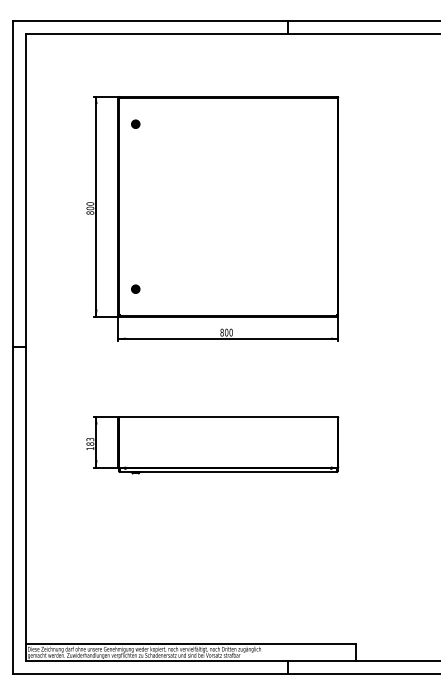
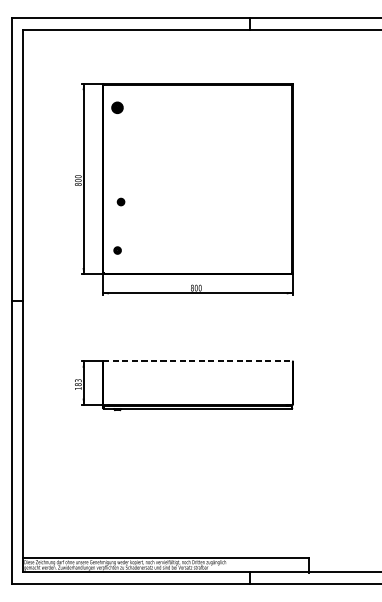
part: (135, 123) -> (117, 107), size x1.6
part: (139, 232) -> (120, 201), added
line: (228, 417) -> (197, 361), solid -> dashed

